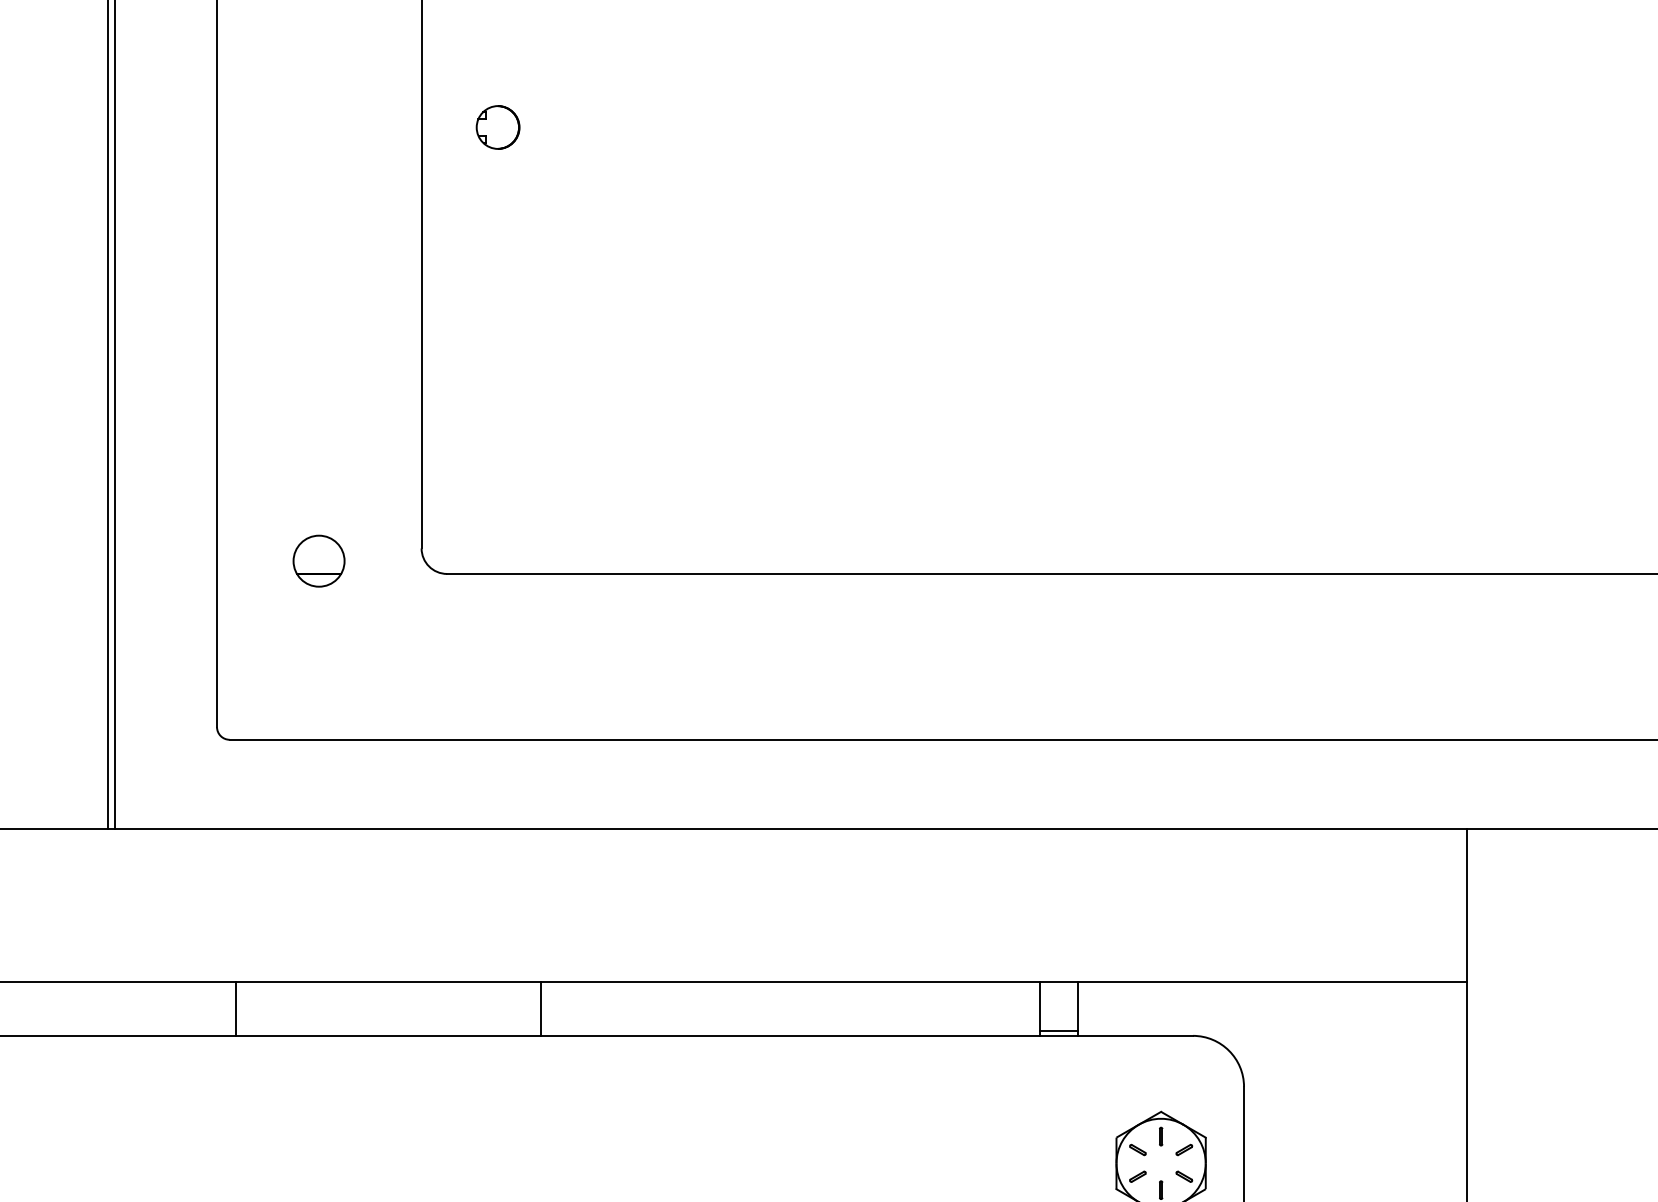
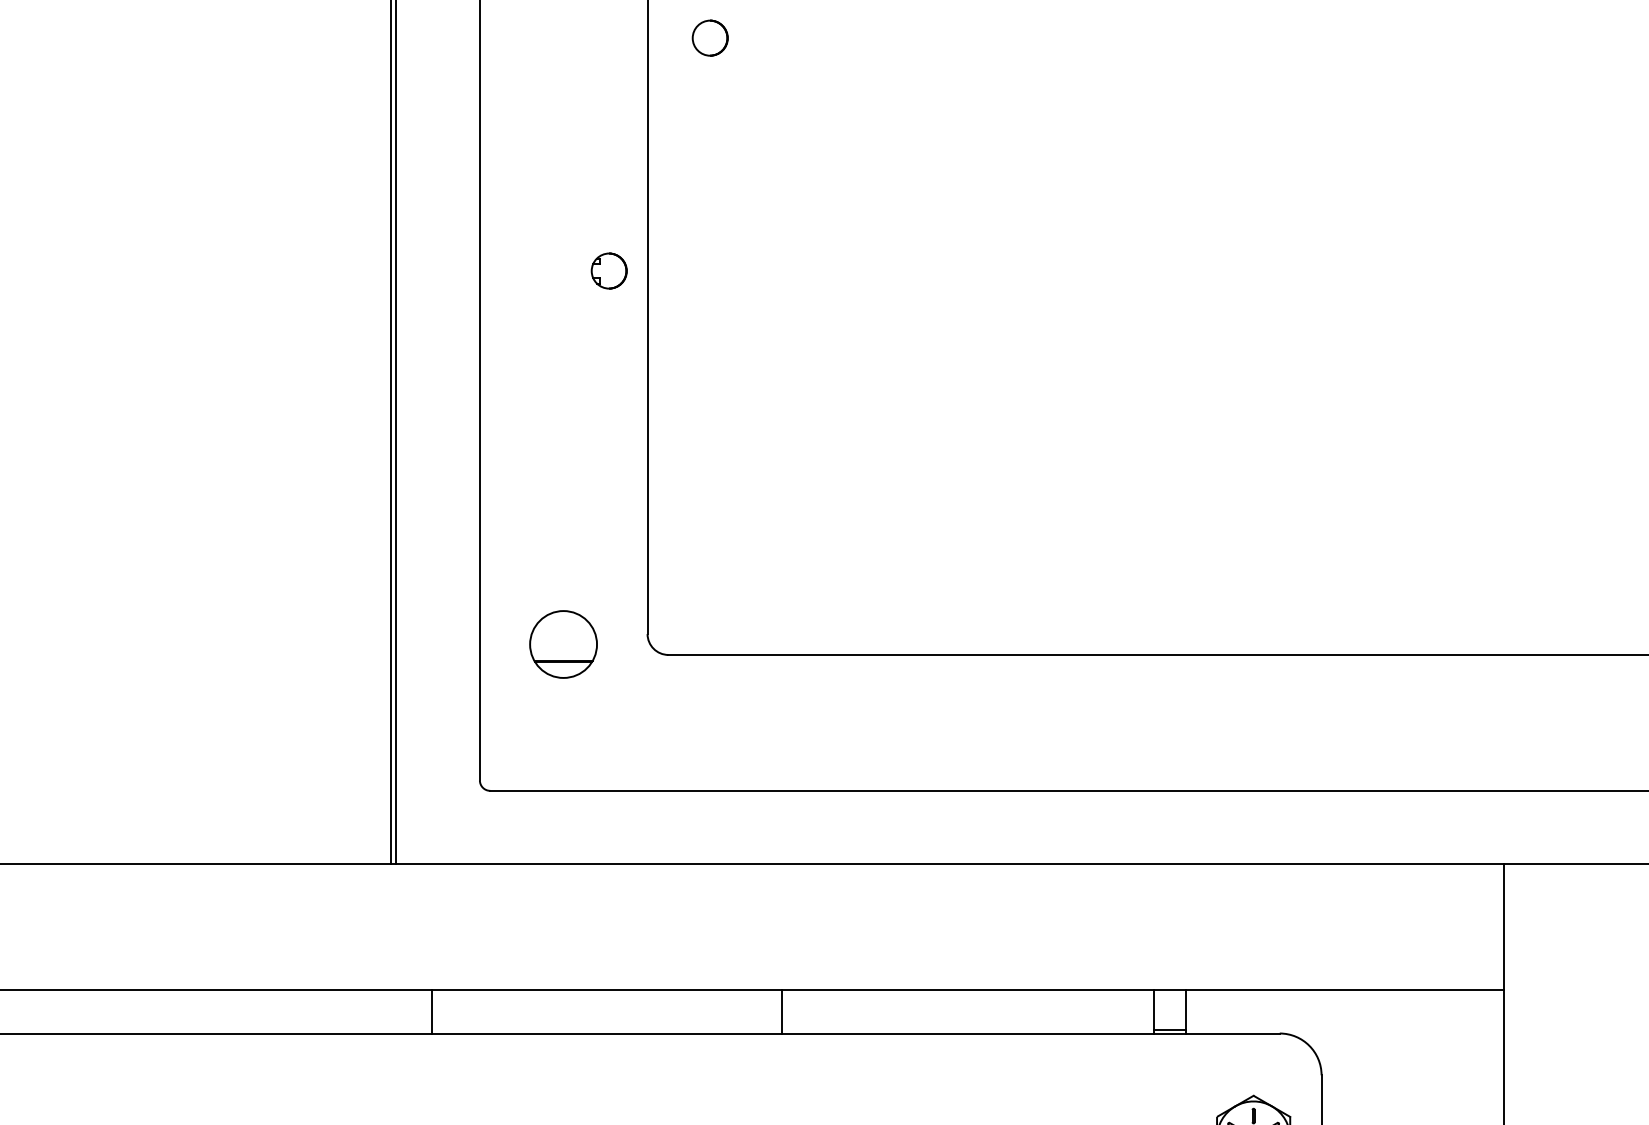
part: (497, 126) -> (608, 270), moved
part: (319, 561) -> (563, 644), size x1.6
line: (236, 1009) -> (432, 1011), moved
line: (541, 1009) -> (781, 1011), moved

